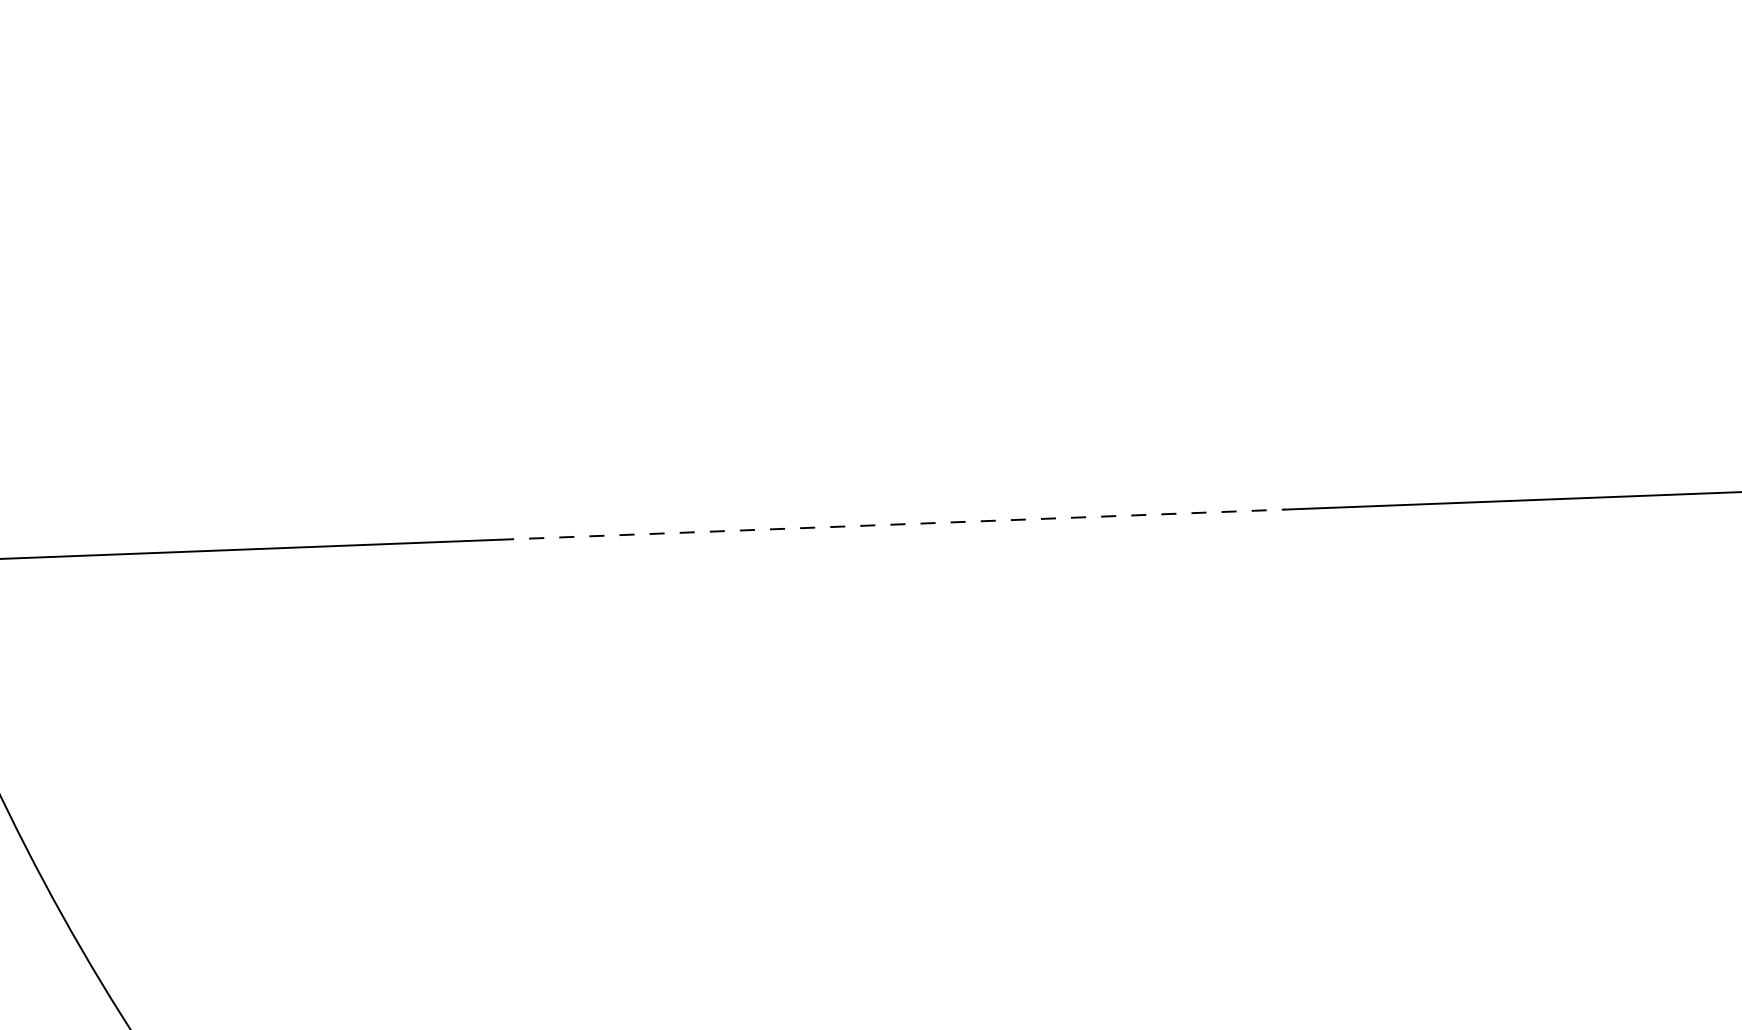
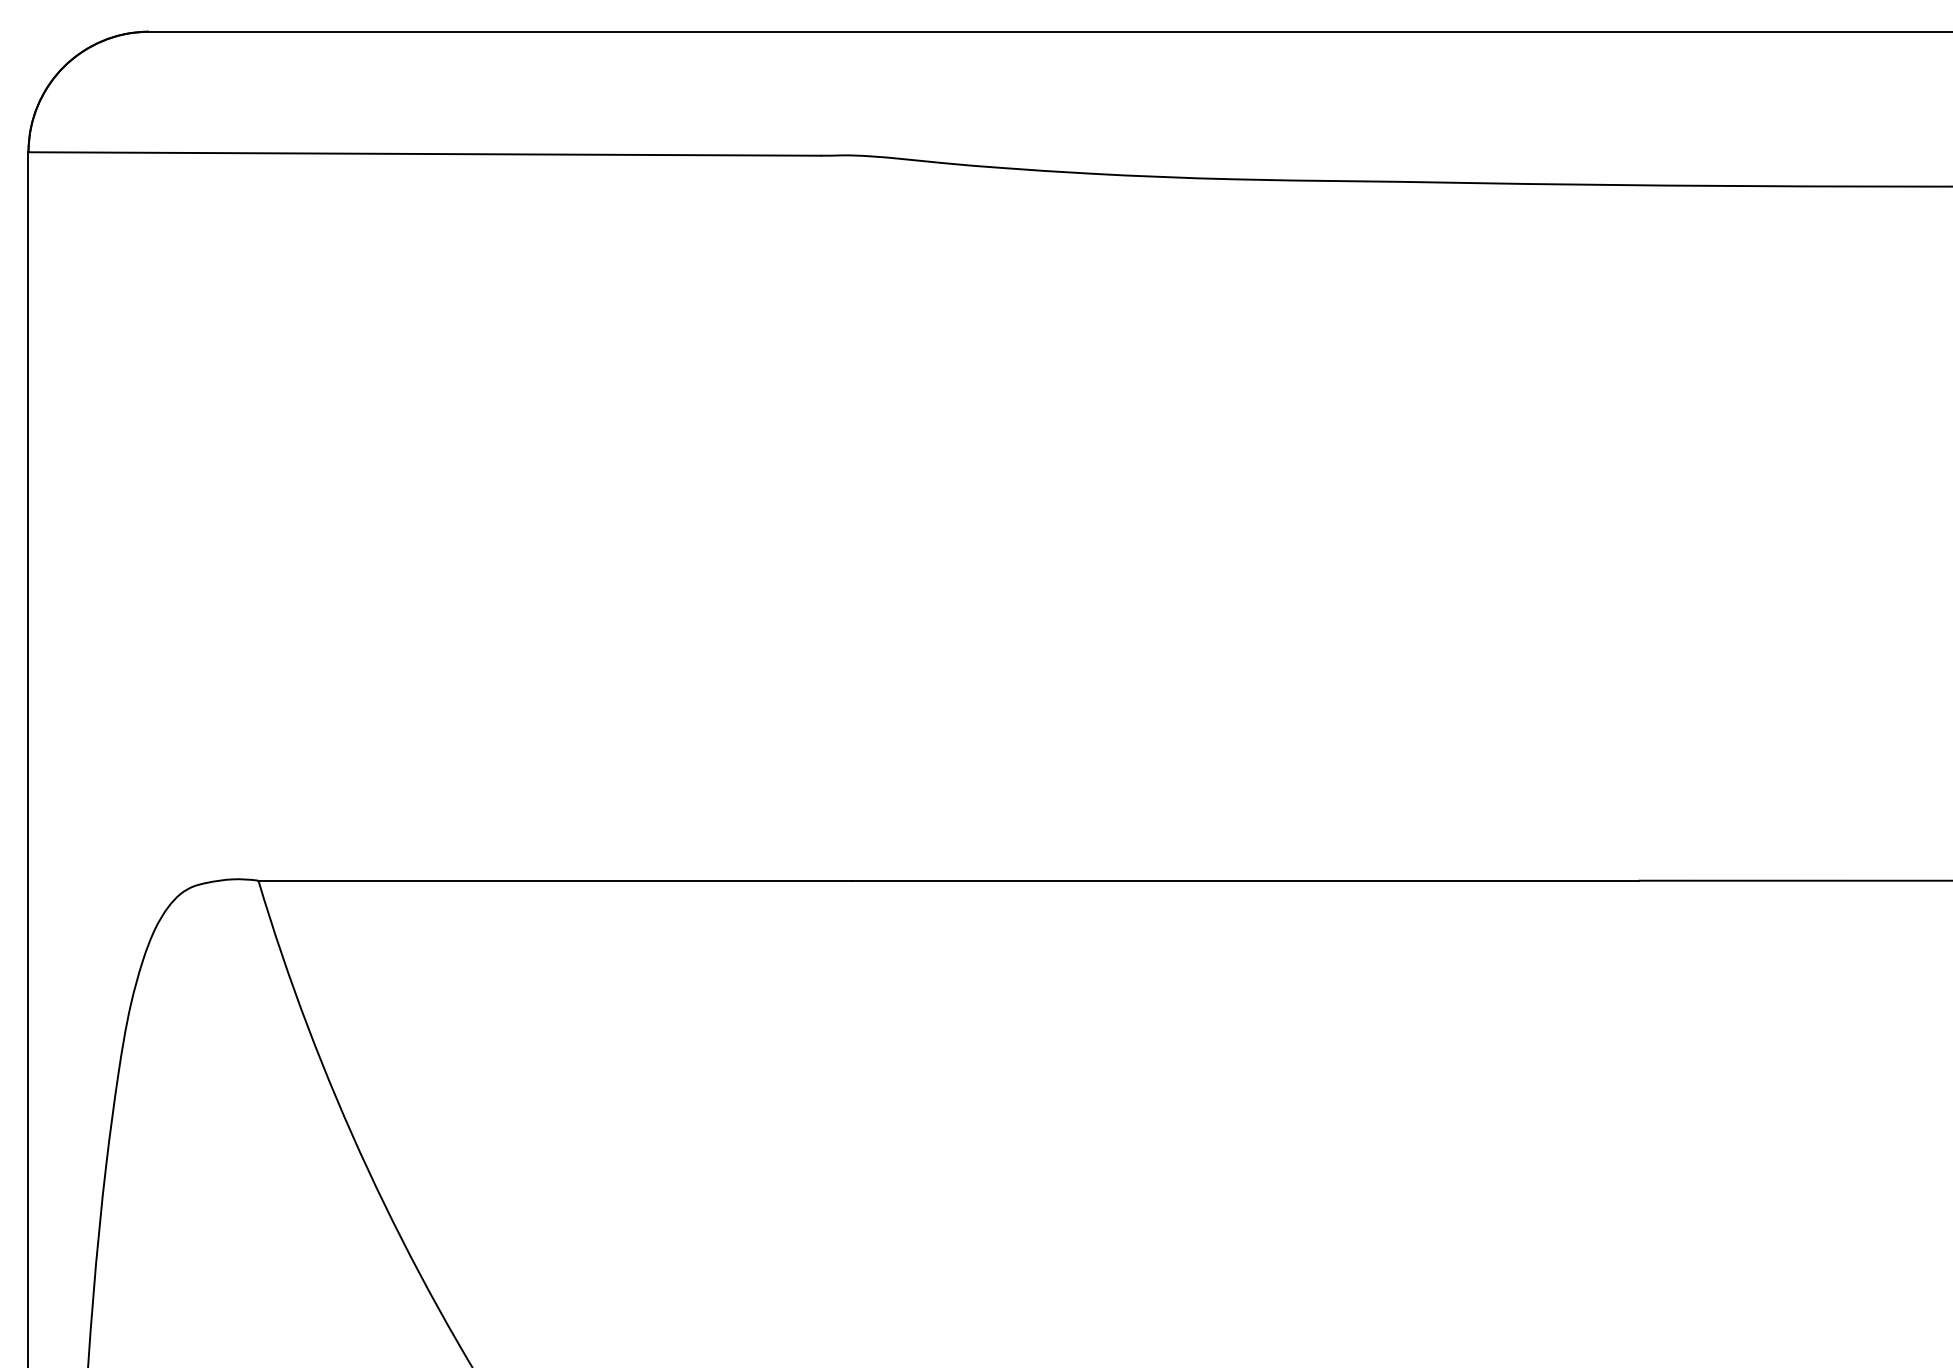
line: (892, 524) -> (1246, 880), dashed -> solid

